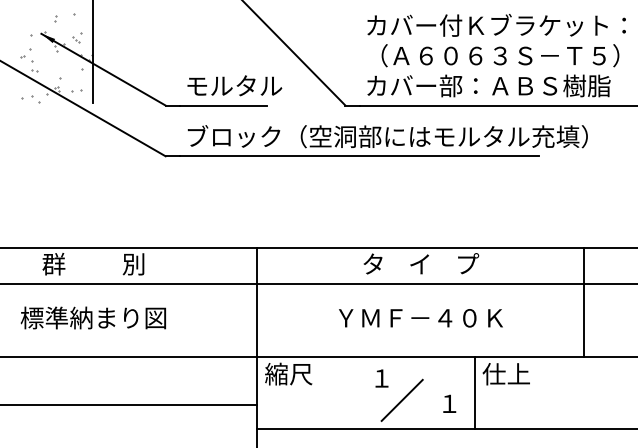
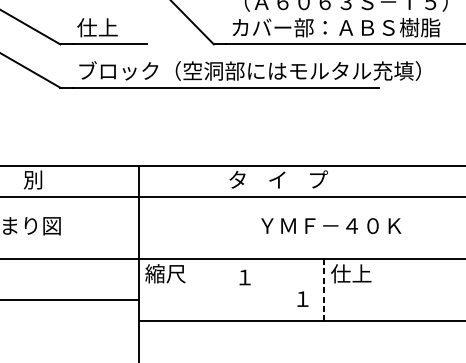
text: (233, 85) -> (118, 27), モルタル -> 仕上
line: (583, 302) -> (417, 212), removed
text: (420, 318) -> (330, 226), moved
line: (474, 393) -> (324, 290), solid -> dashed
line: (401, 399) -> (261, 295), removed

